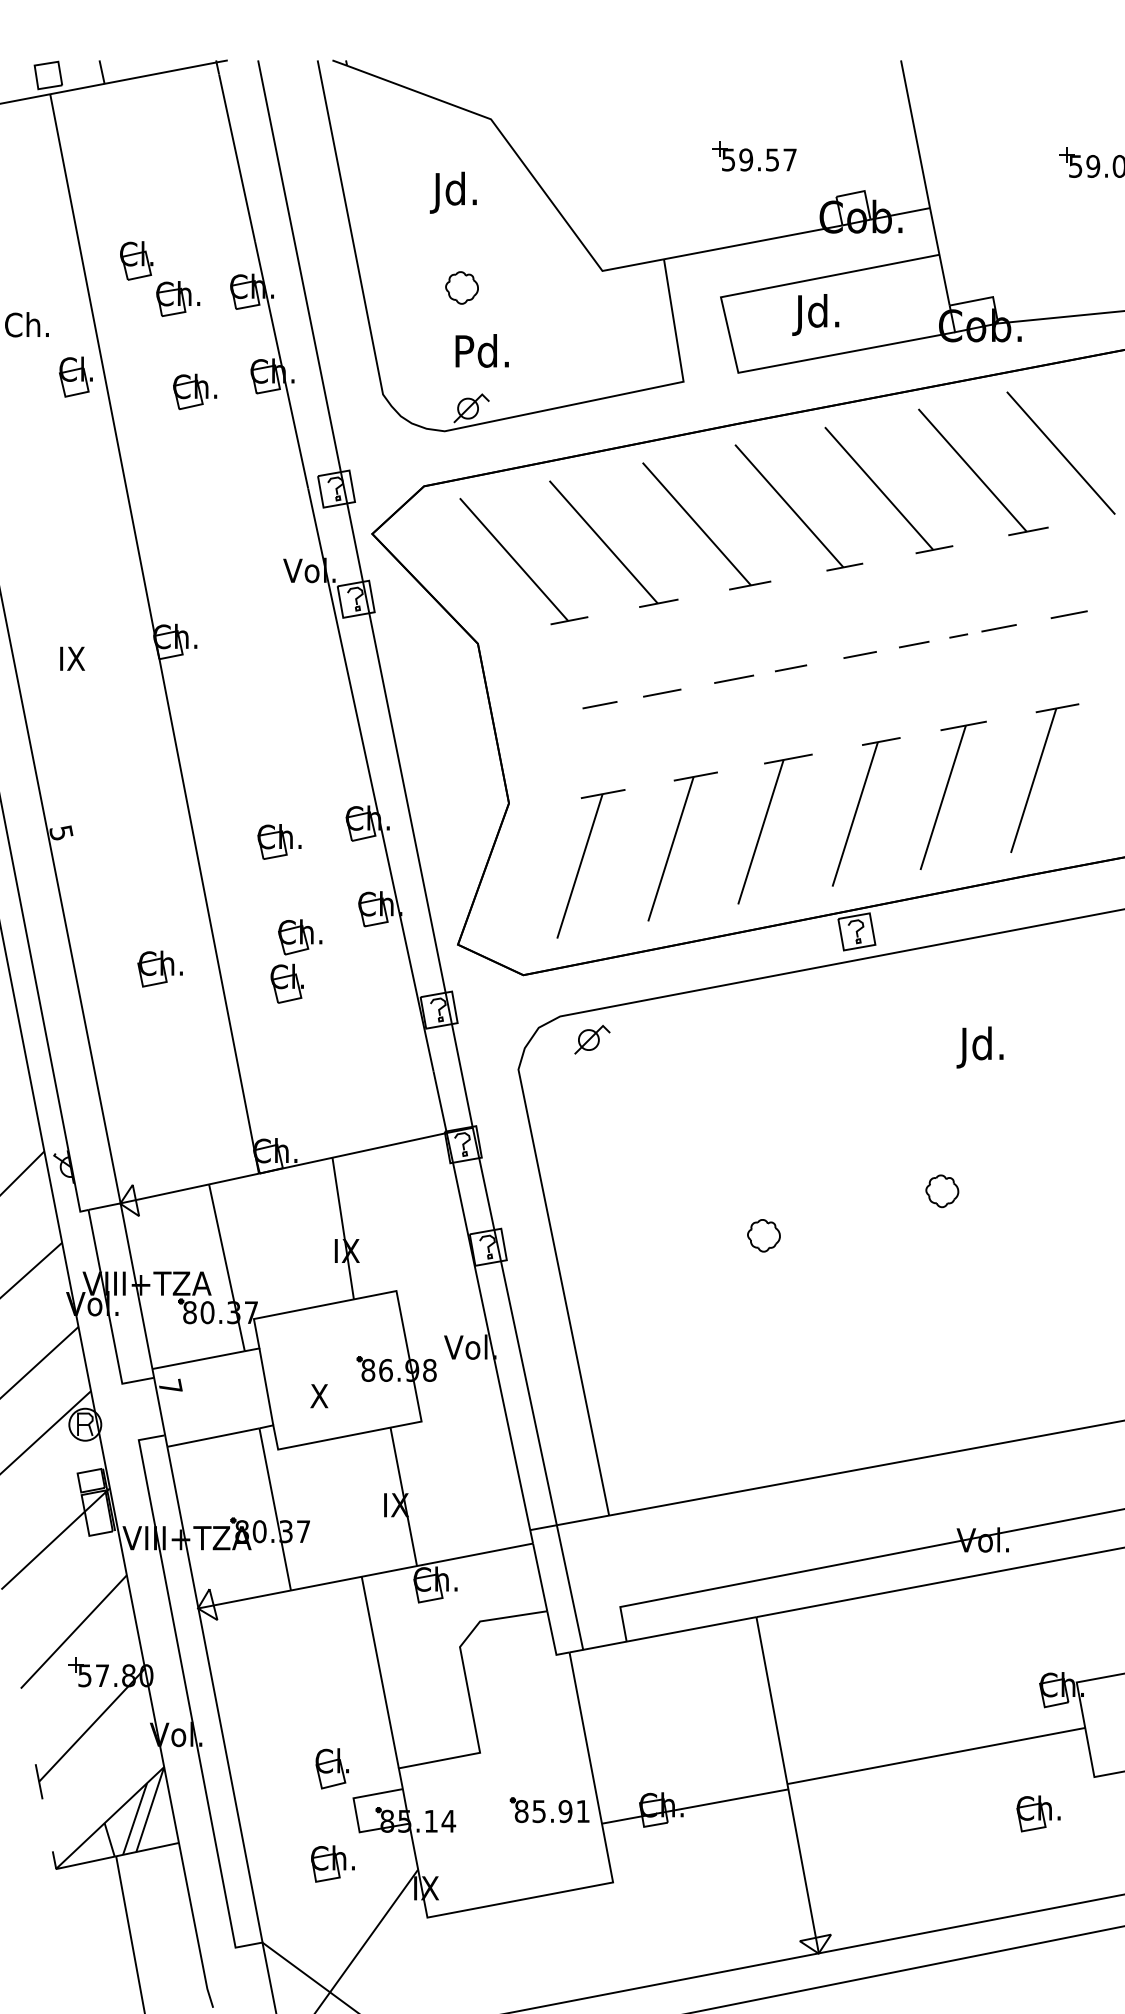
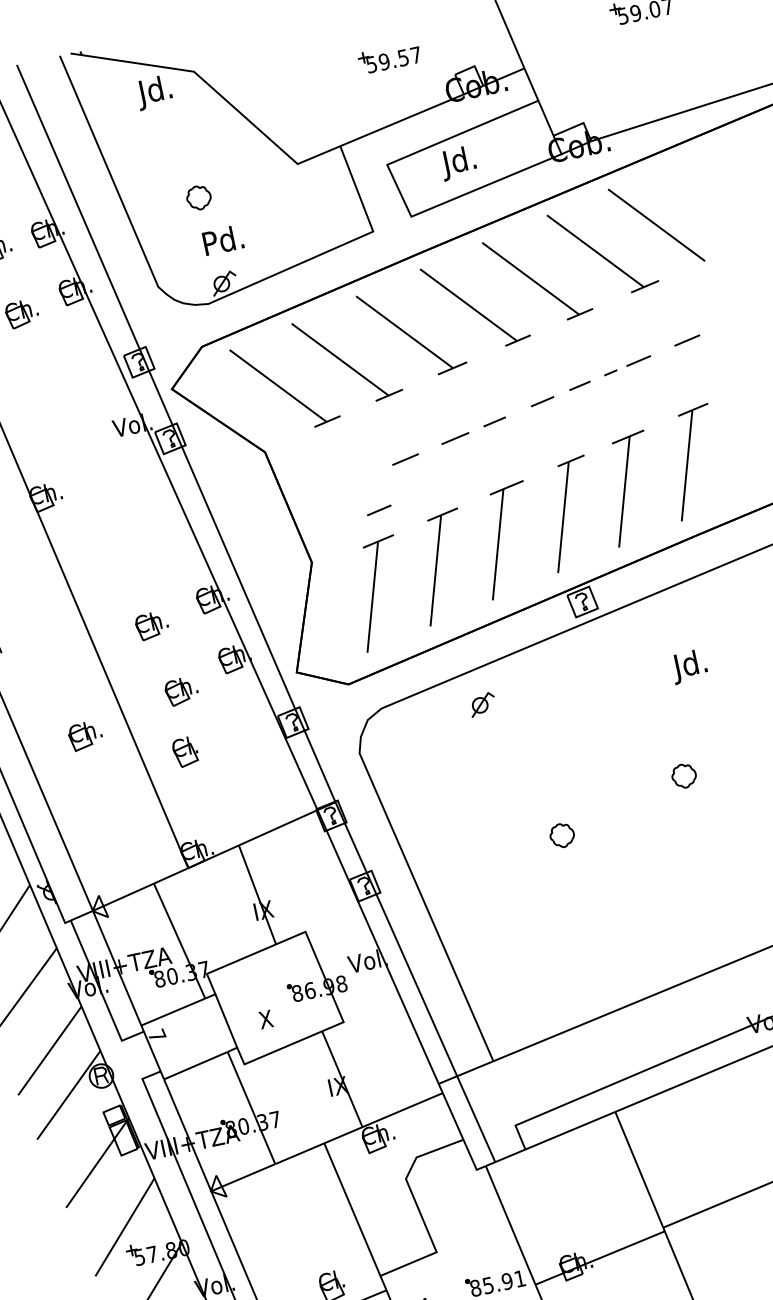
text: (452, 192) -> (153, 92), moved
line: (599, 705) -> (378, 510), moved
part: (286, 983) -> (185, 751), moved
part: (592, 1039) -> (482, 704), moved

